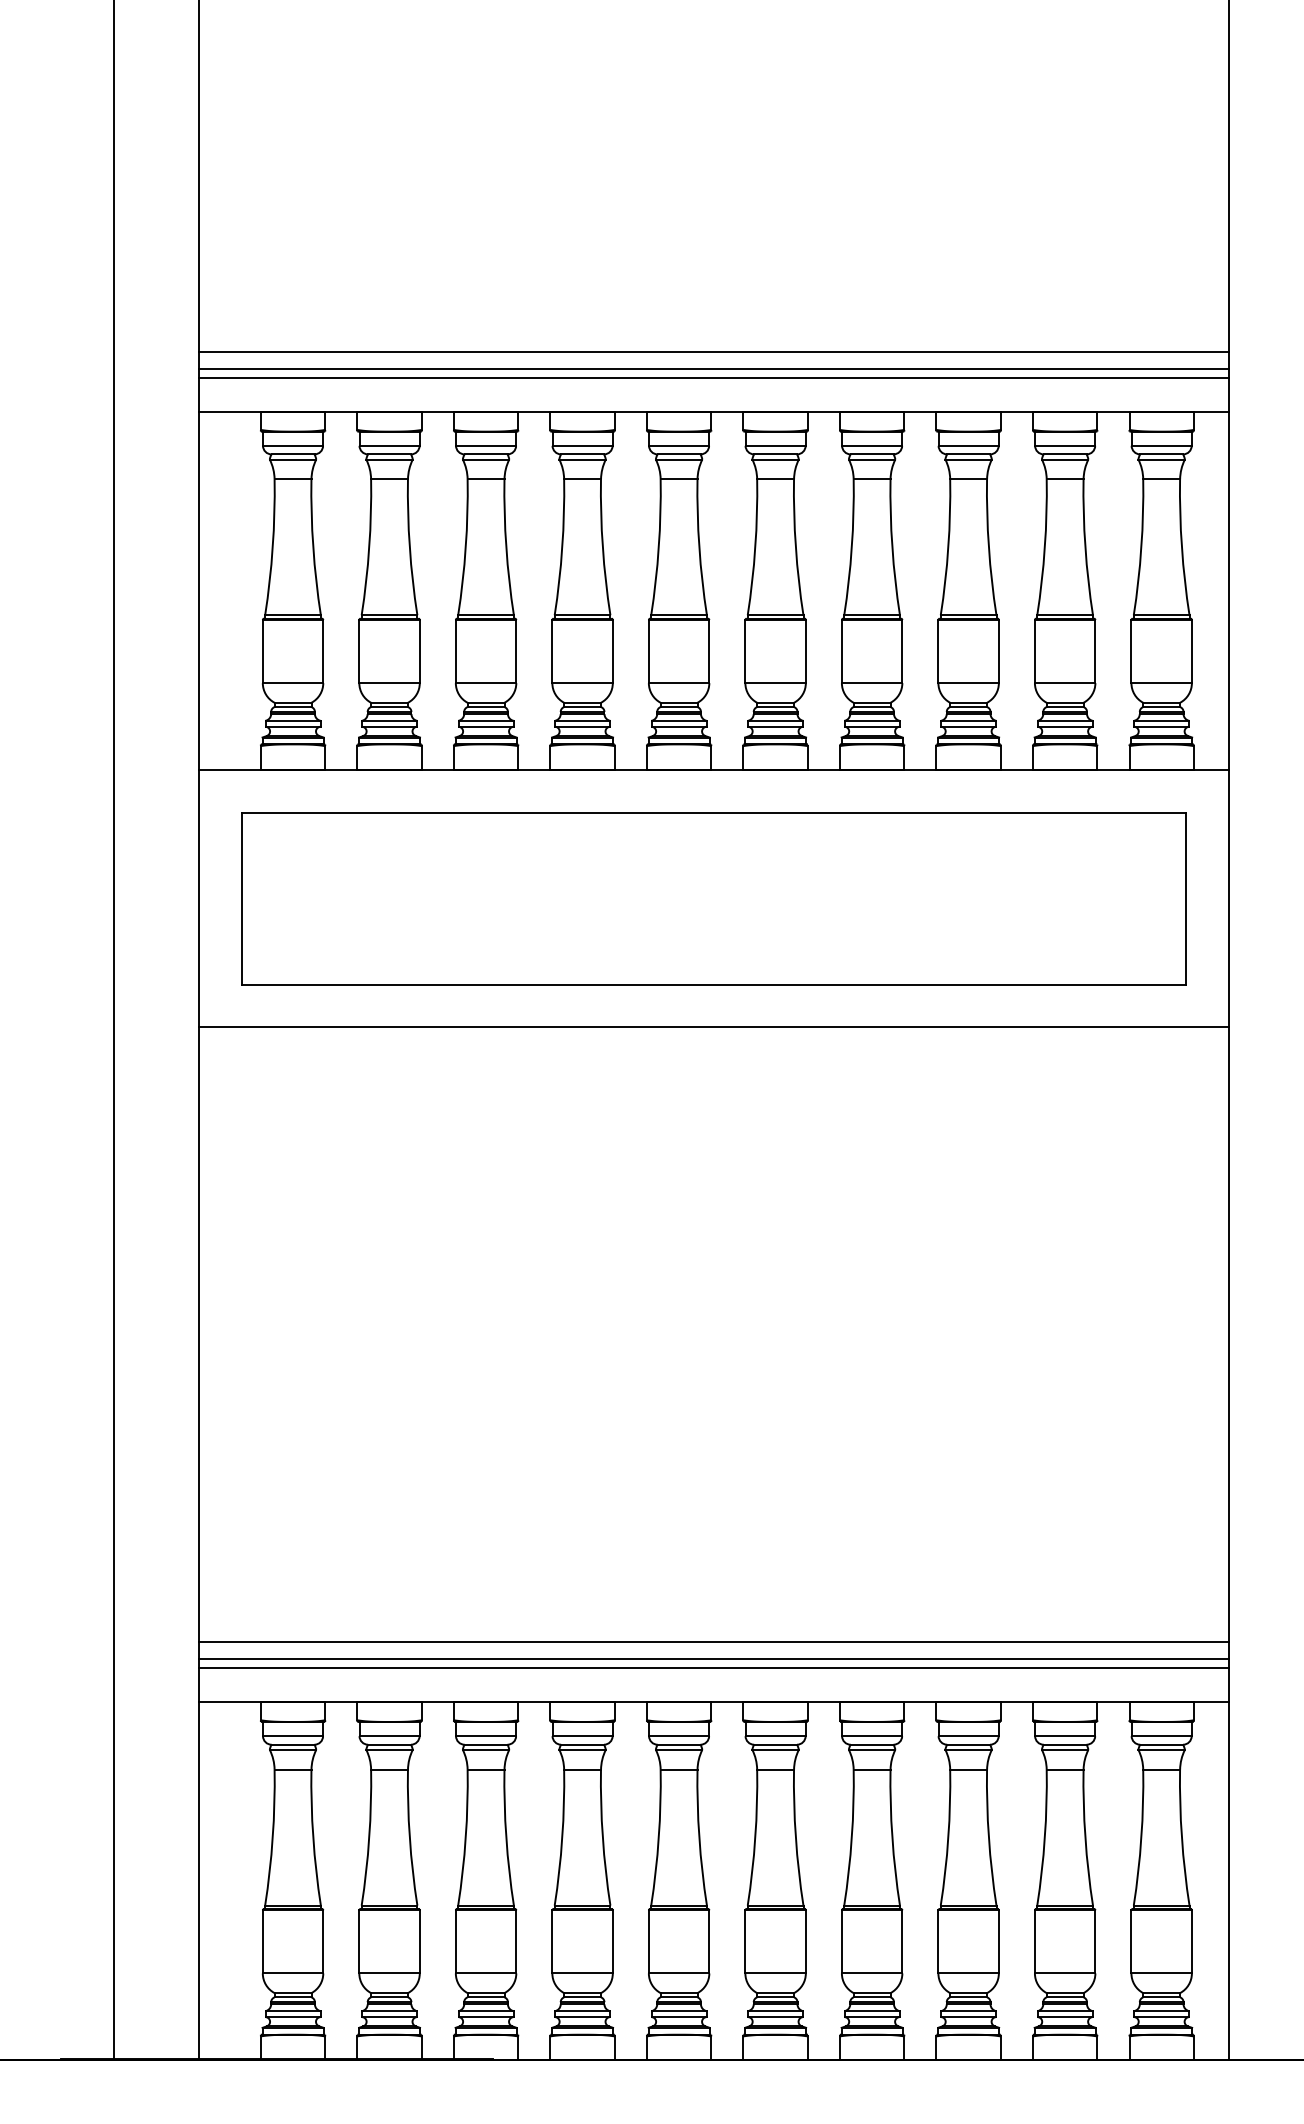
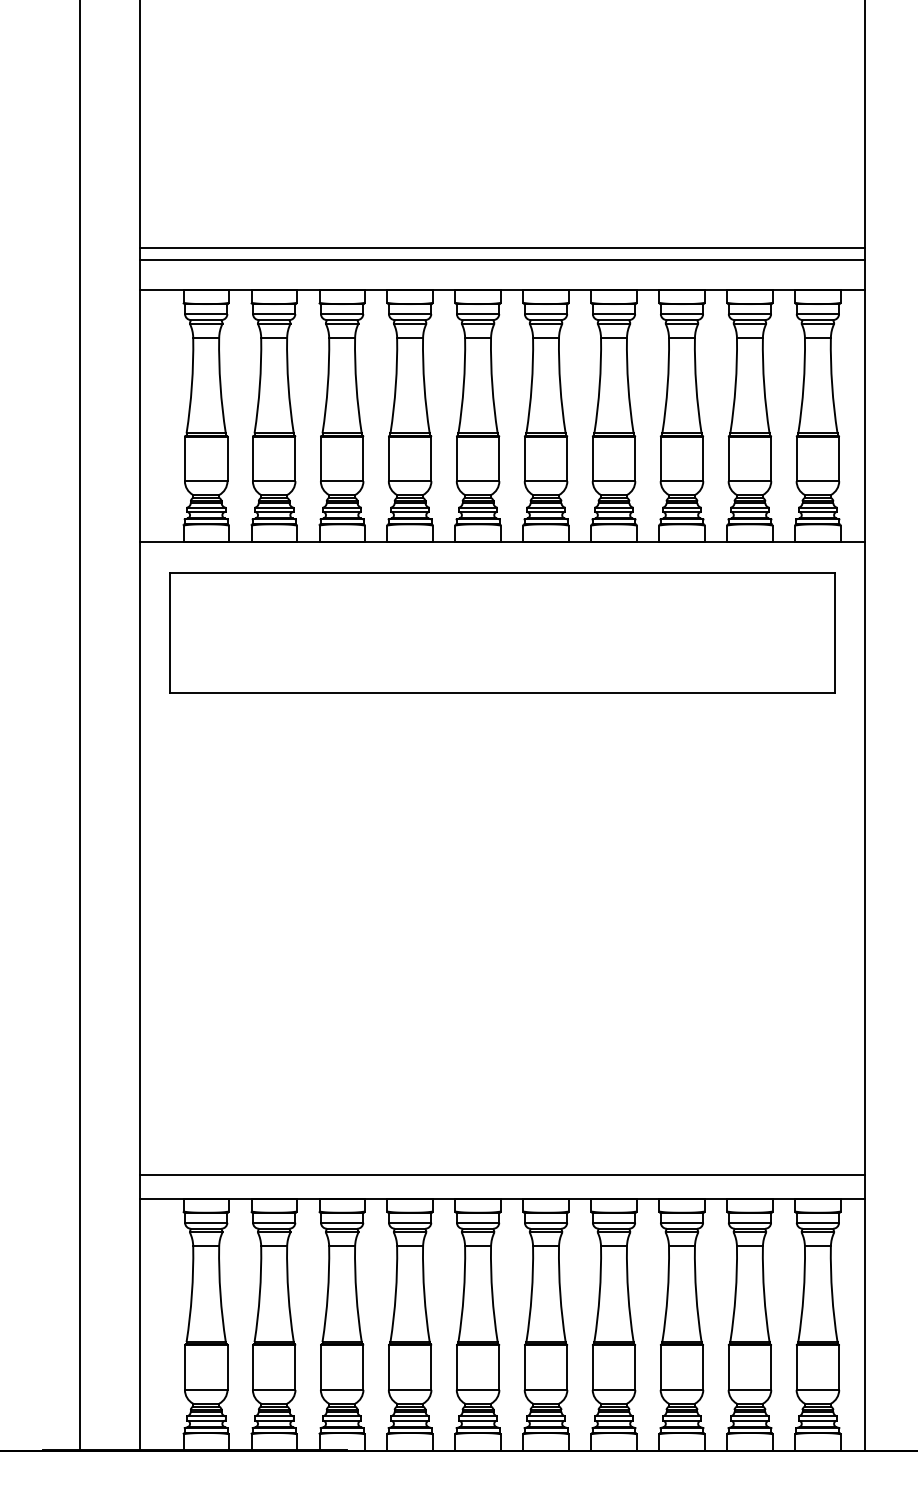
line: (713, 378) -> (502, 266), removed
line: (713, 1027) -> (502, 723), removed
line: (713, 1642) -> (502, 1156), removed
line: (713, 1659) -> (502, 1168), removed

